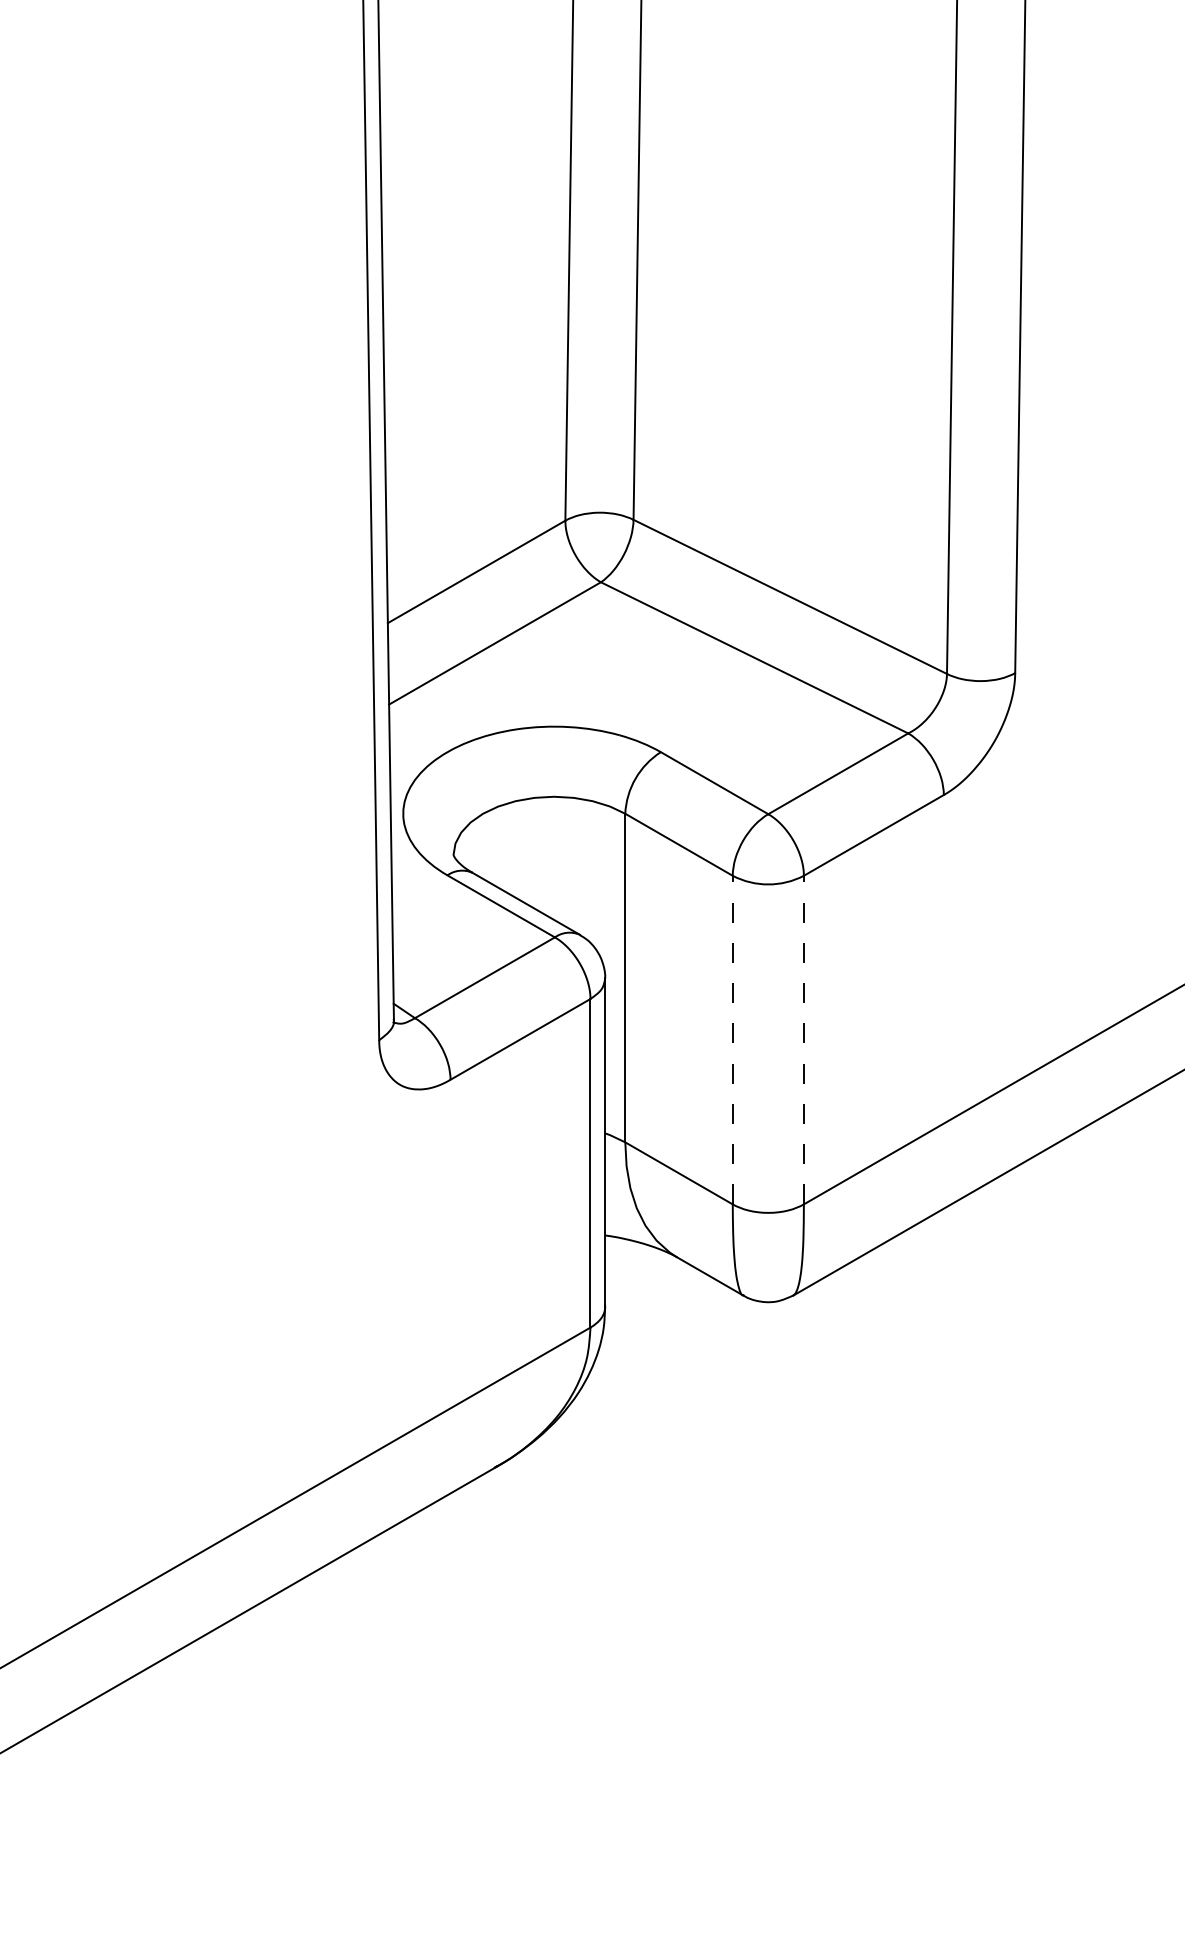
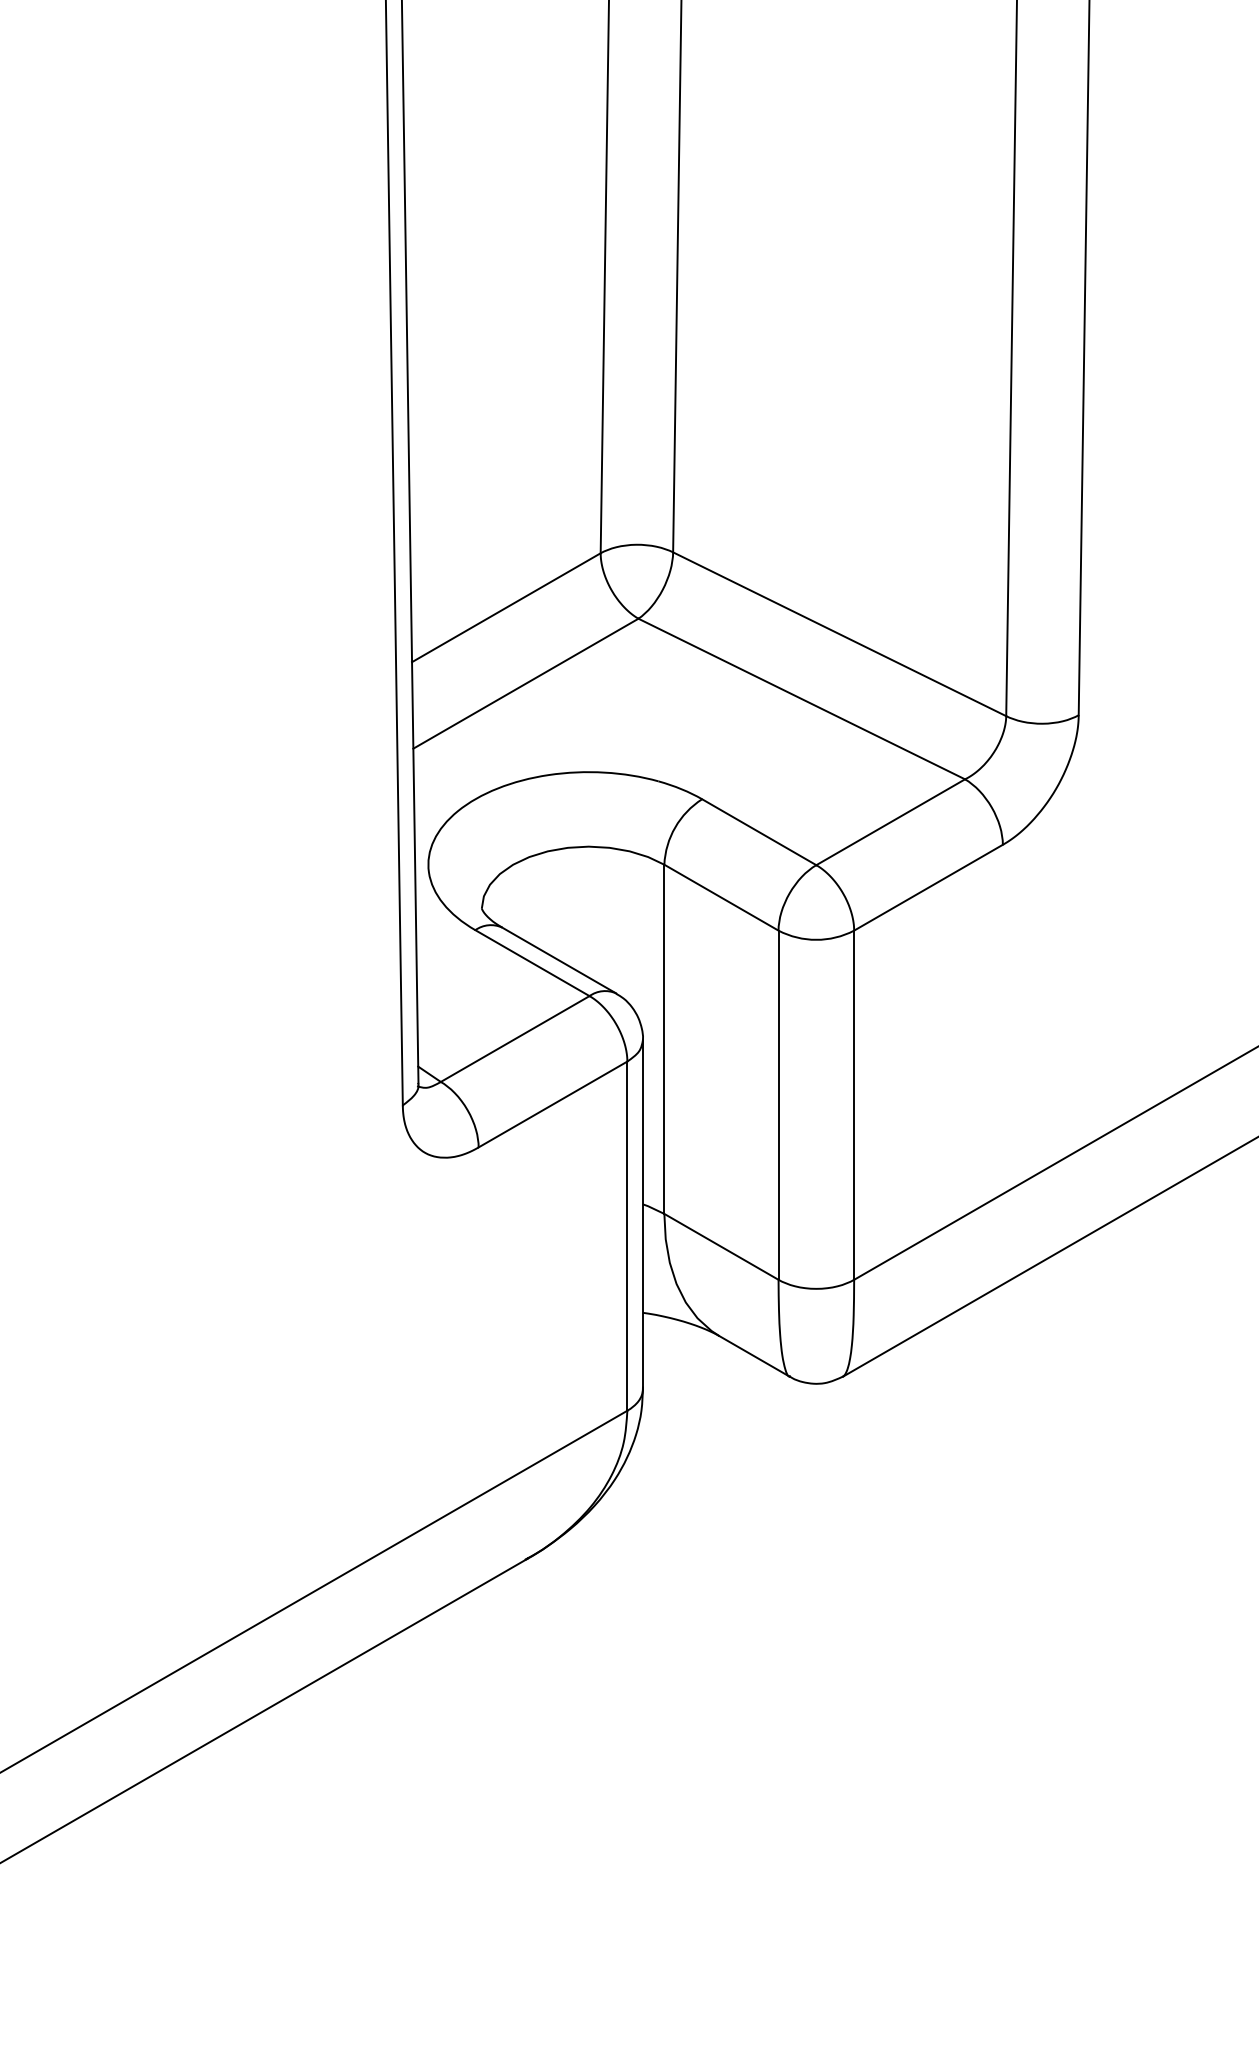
line: (732, 1040) -> (778, 1105), dashed -> solid
line: (804, 1040) -> (854, 1105), dashed -> solid

